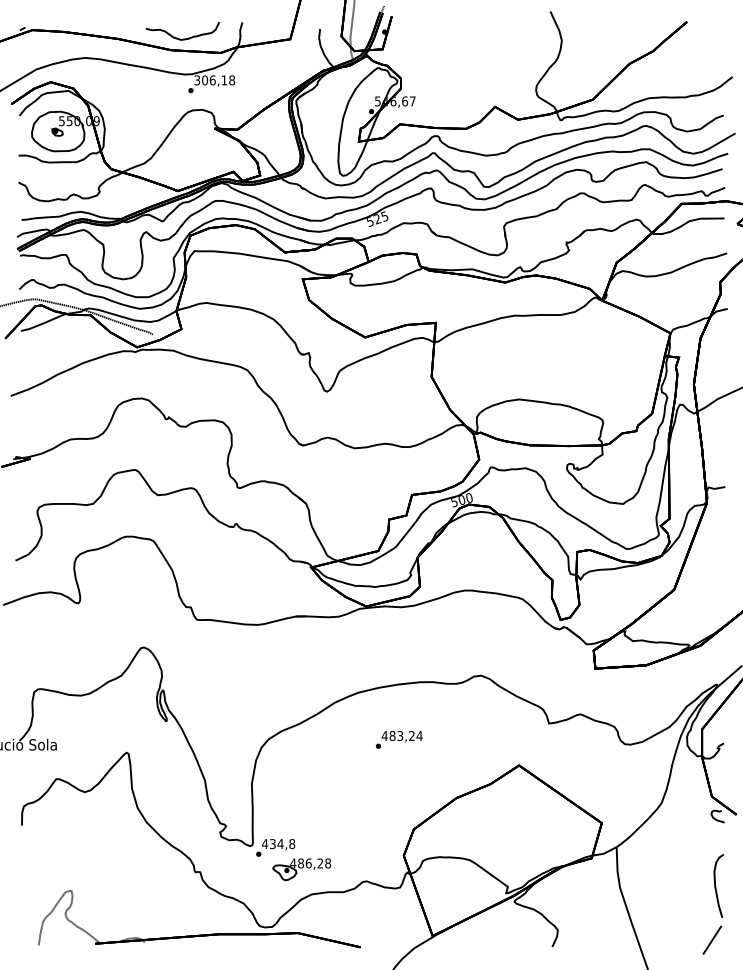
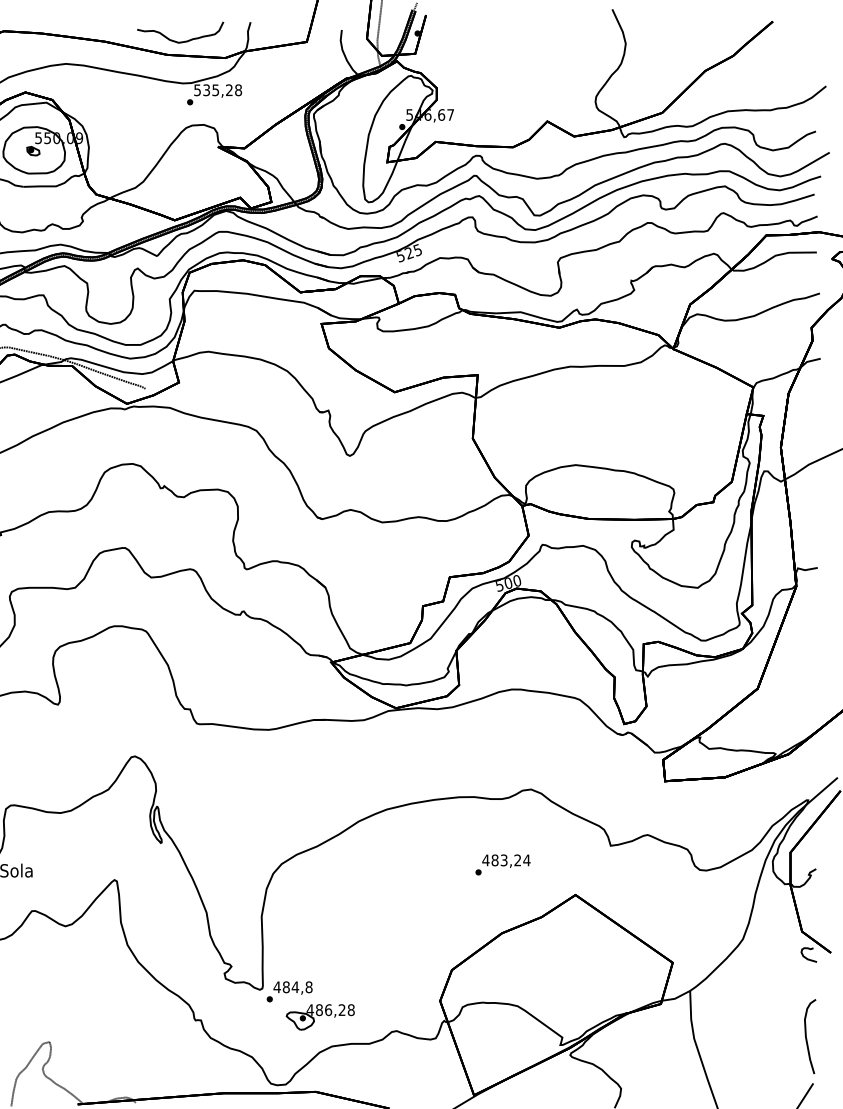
text: (210, 80) -> (213, 90), 306,18 -> 535,28
text: (398, 739) -> (502, 864), moved
text: (272, 844) -> (285, 987), 434,8 -> 484,8

